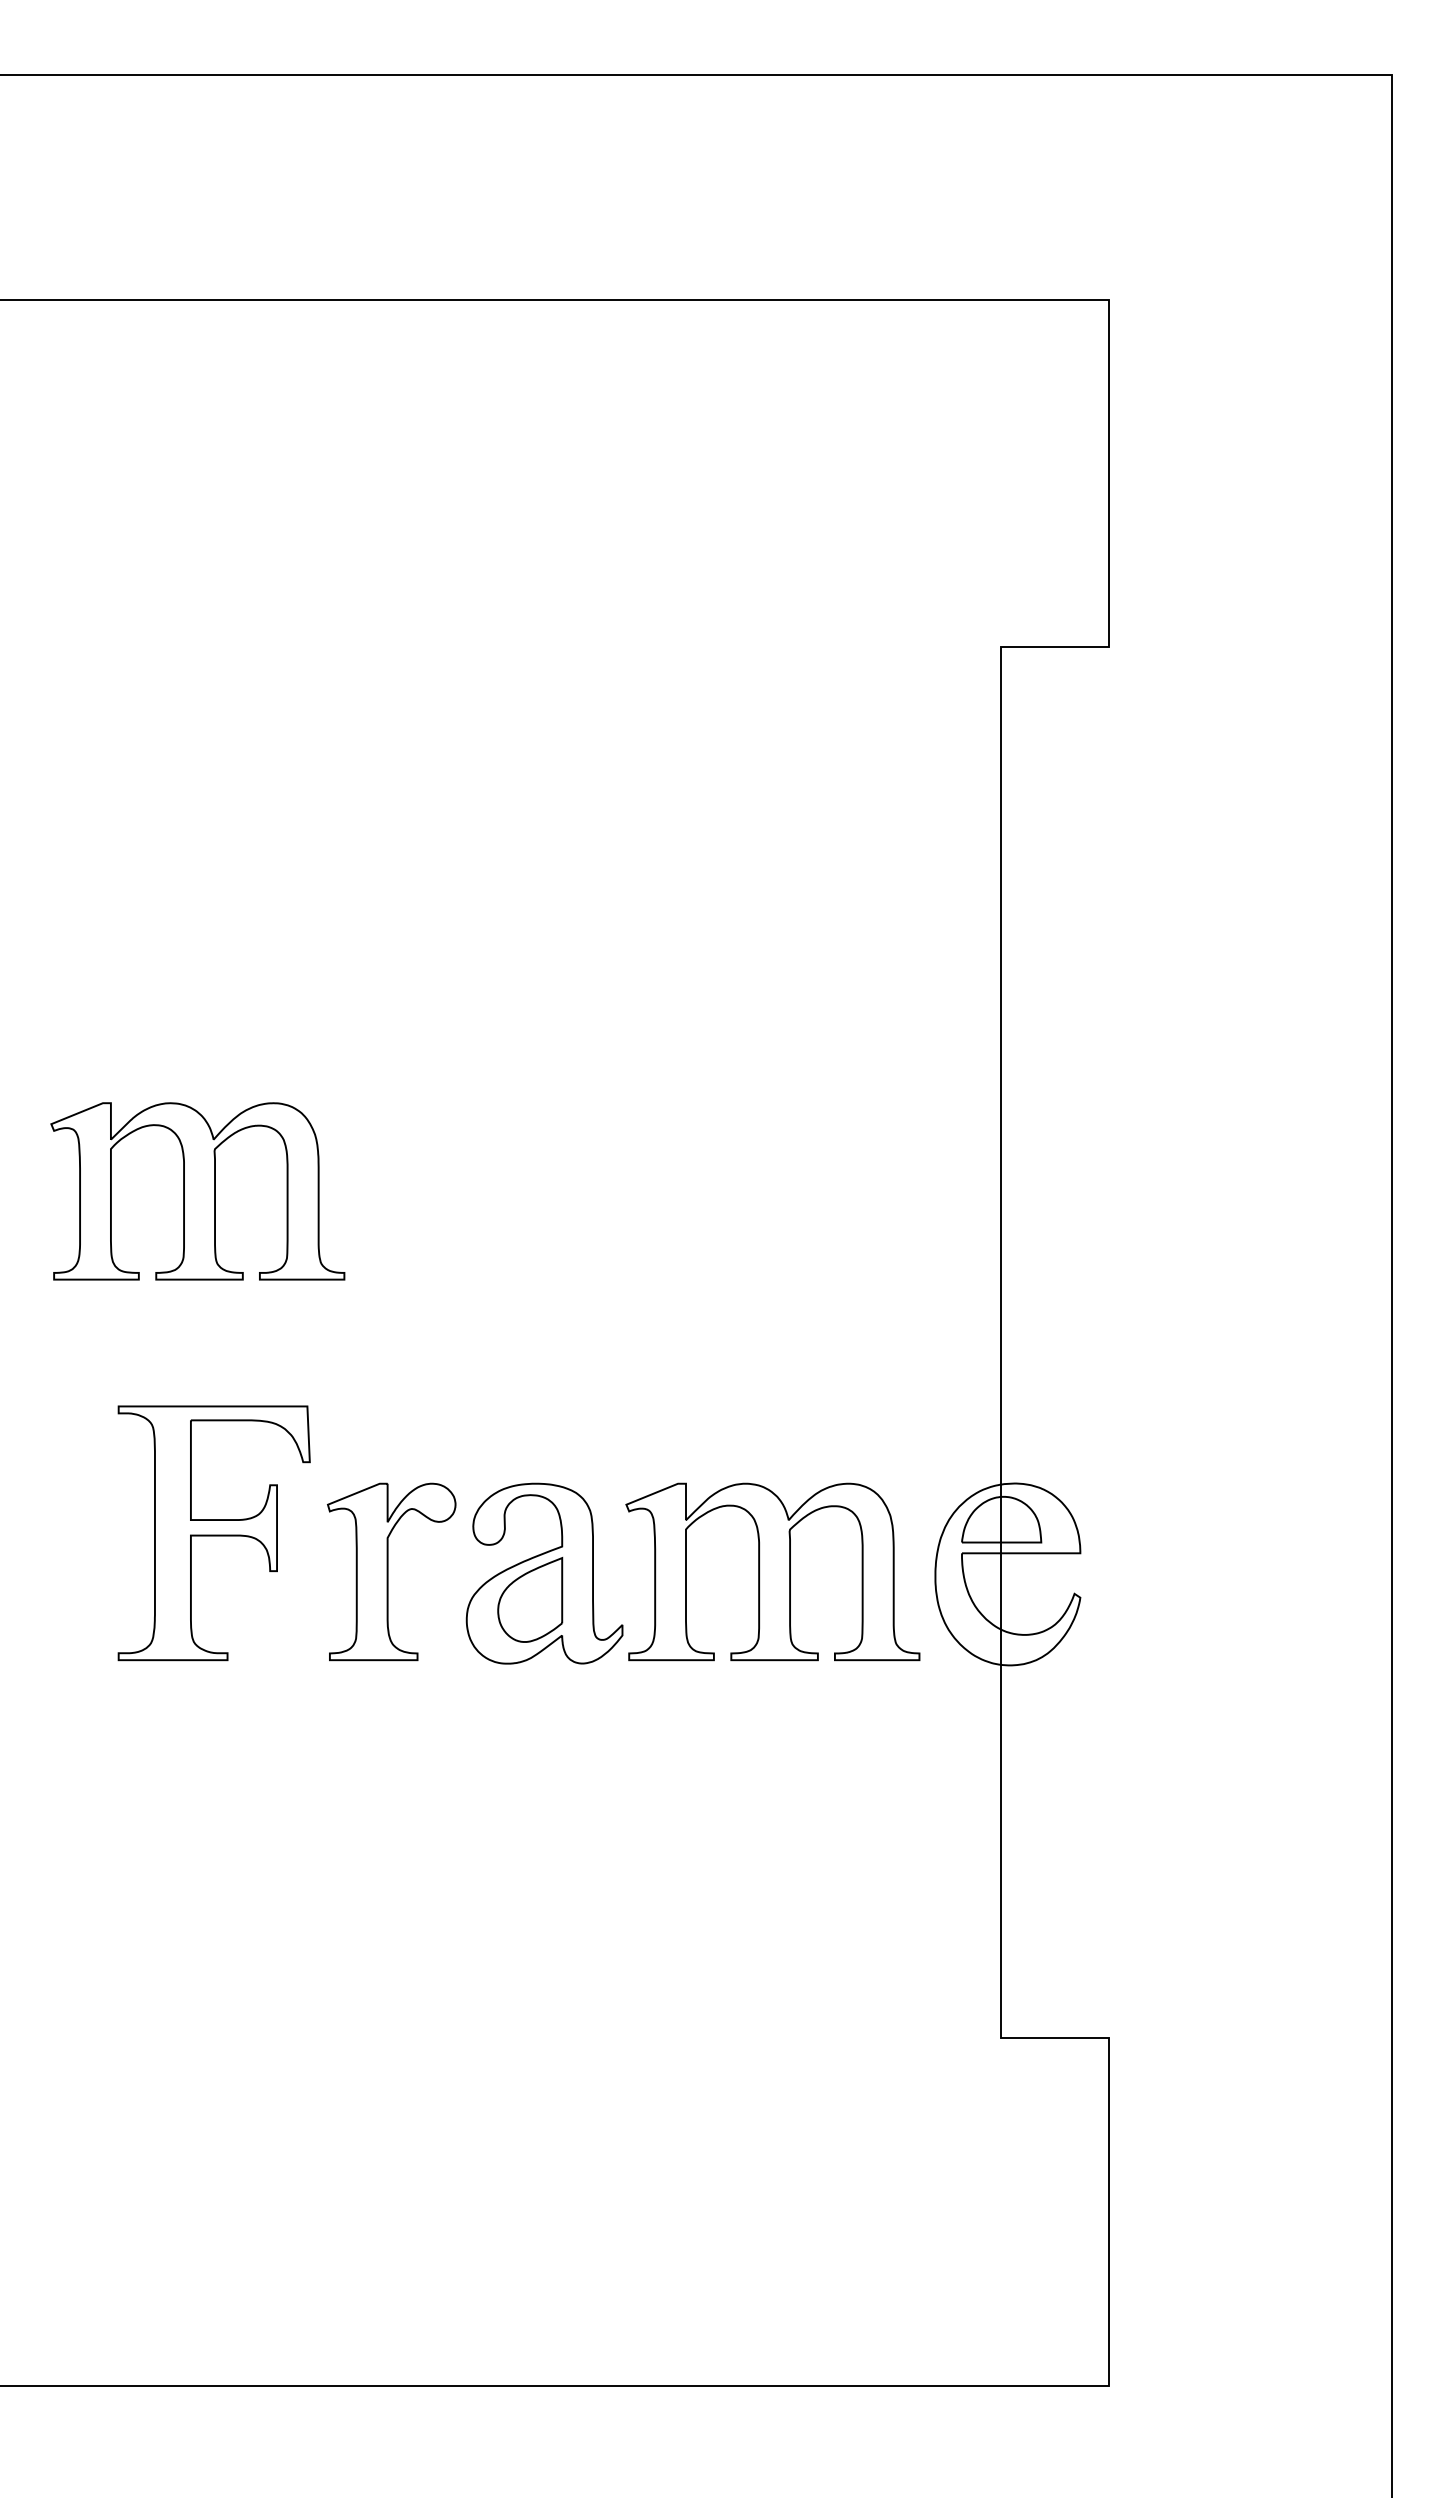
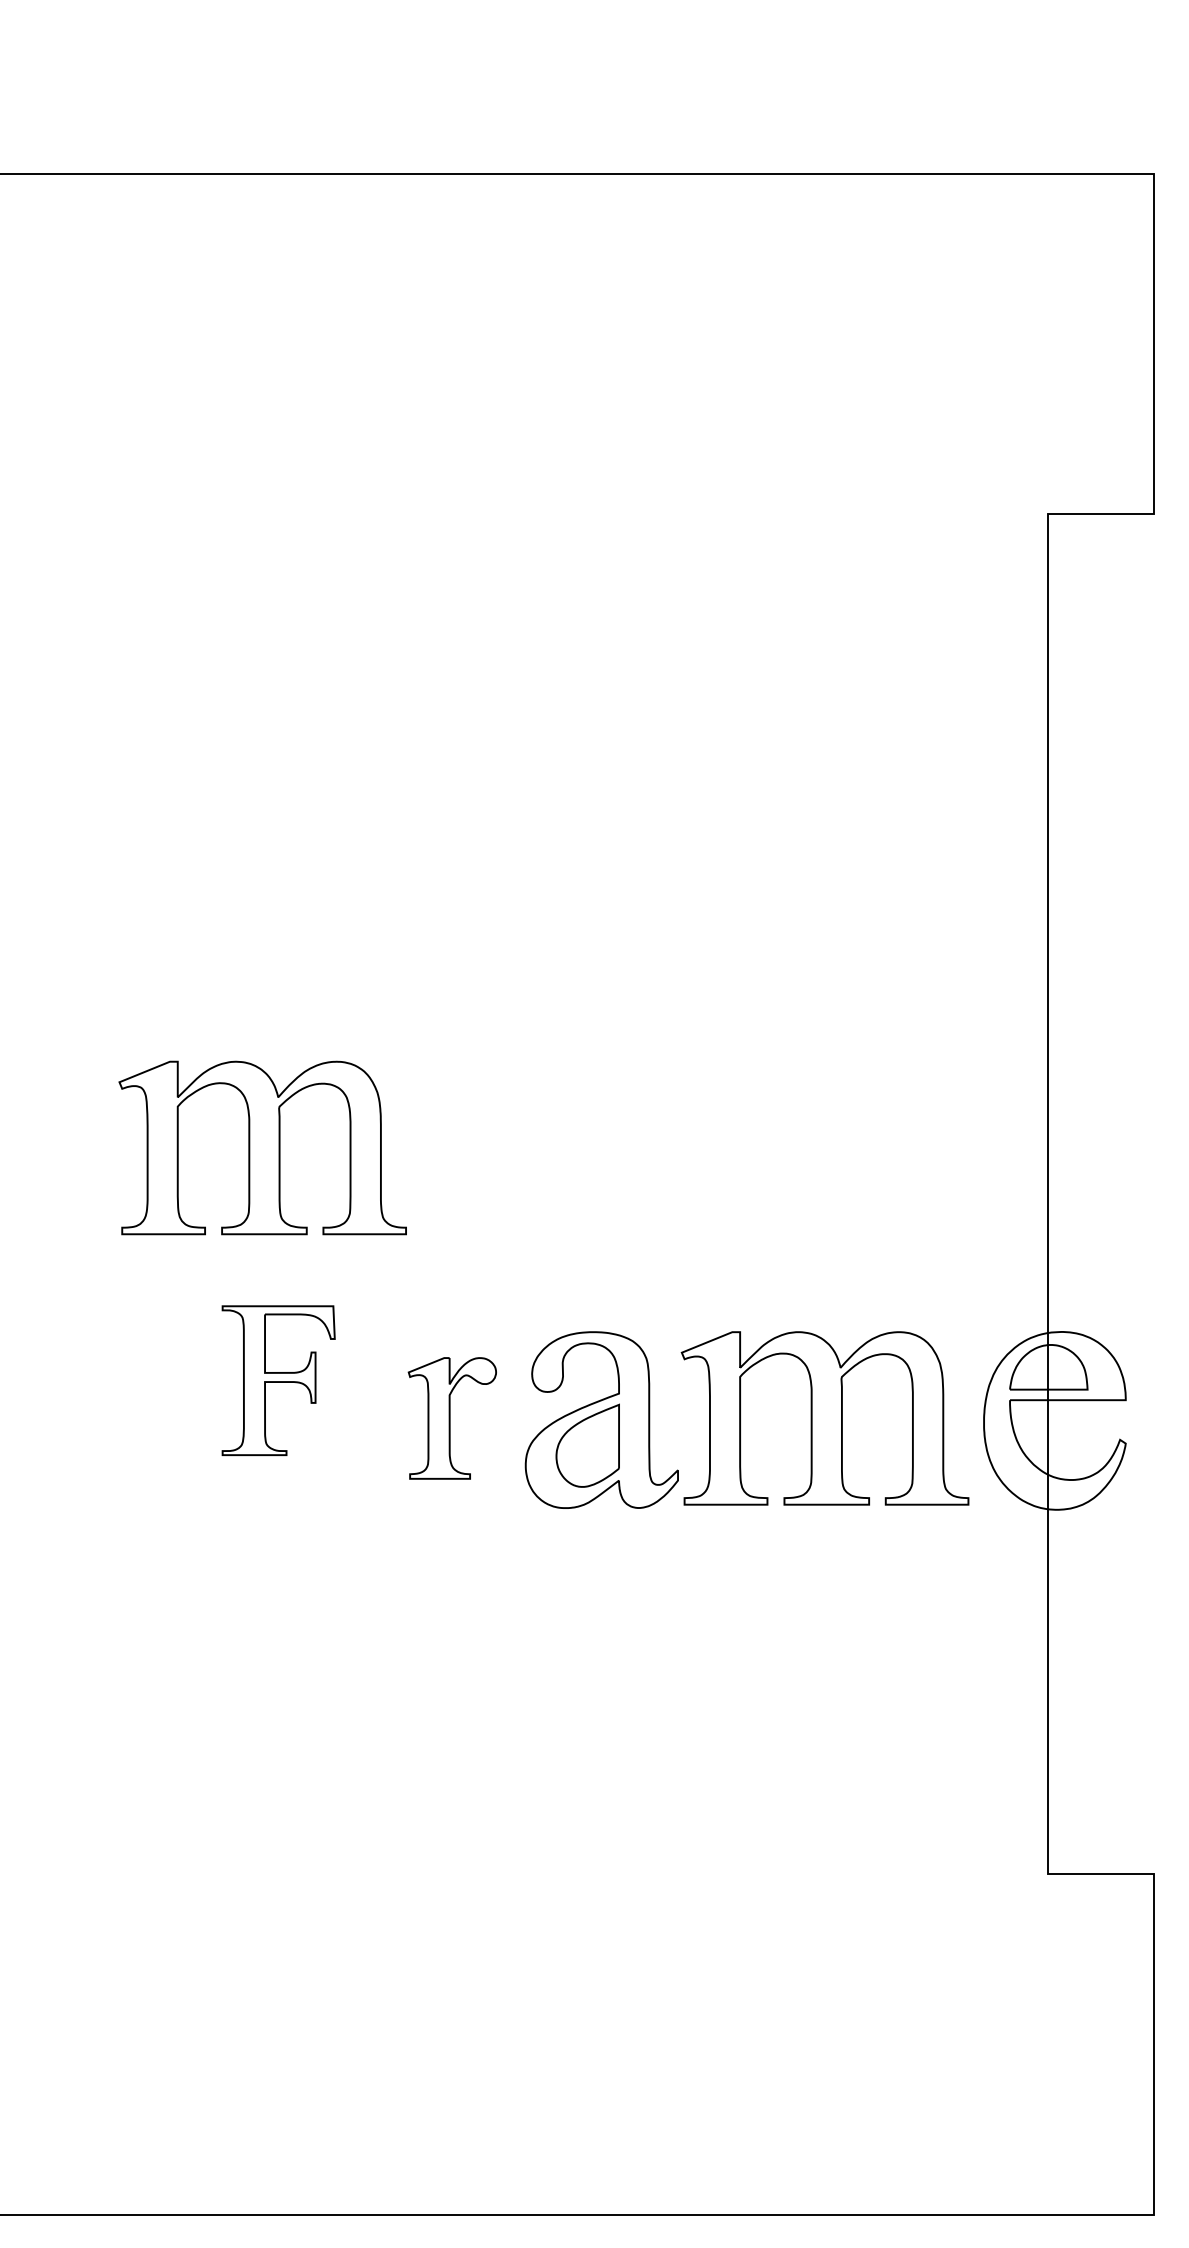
part: (197, 1191) -> (262, 1148), moved
part: (213, 1533) -> (278, 1380), size x0.6
part: (391, 1571) -> (452, 1417), size x0.7

